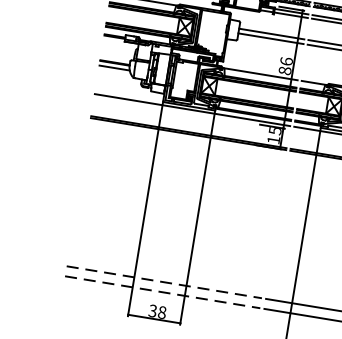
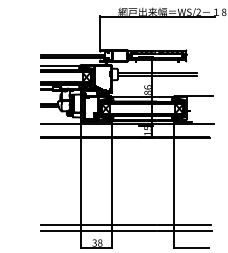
line: (165, 282) -> (99, 225), dashed -> solid
line: (164, 292) -> (99, 231), dashed -> solid

